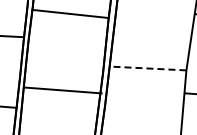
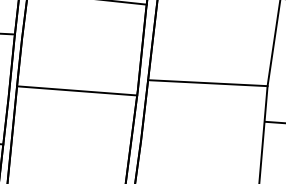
line: (147, 68) -> (207, 83), dashed -> solid
line: (62, 90) -> (76, 90), moved

